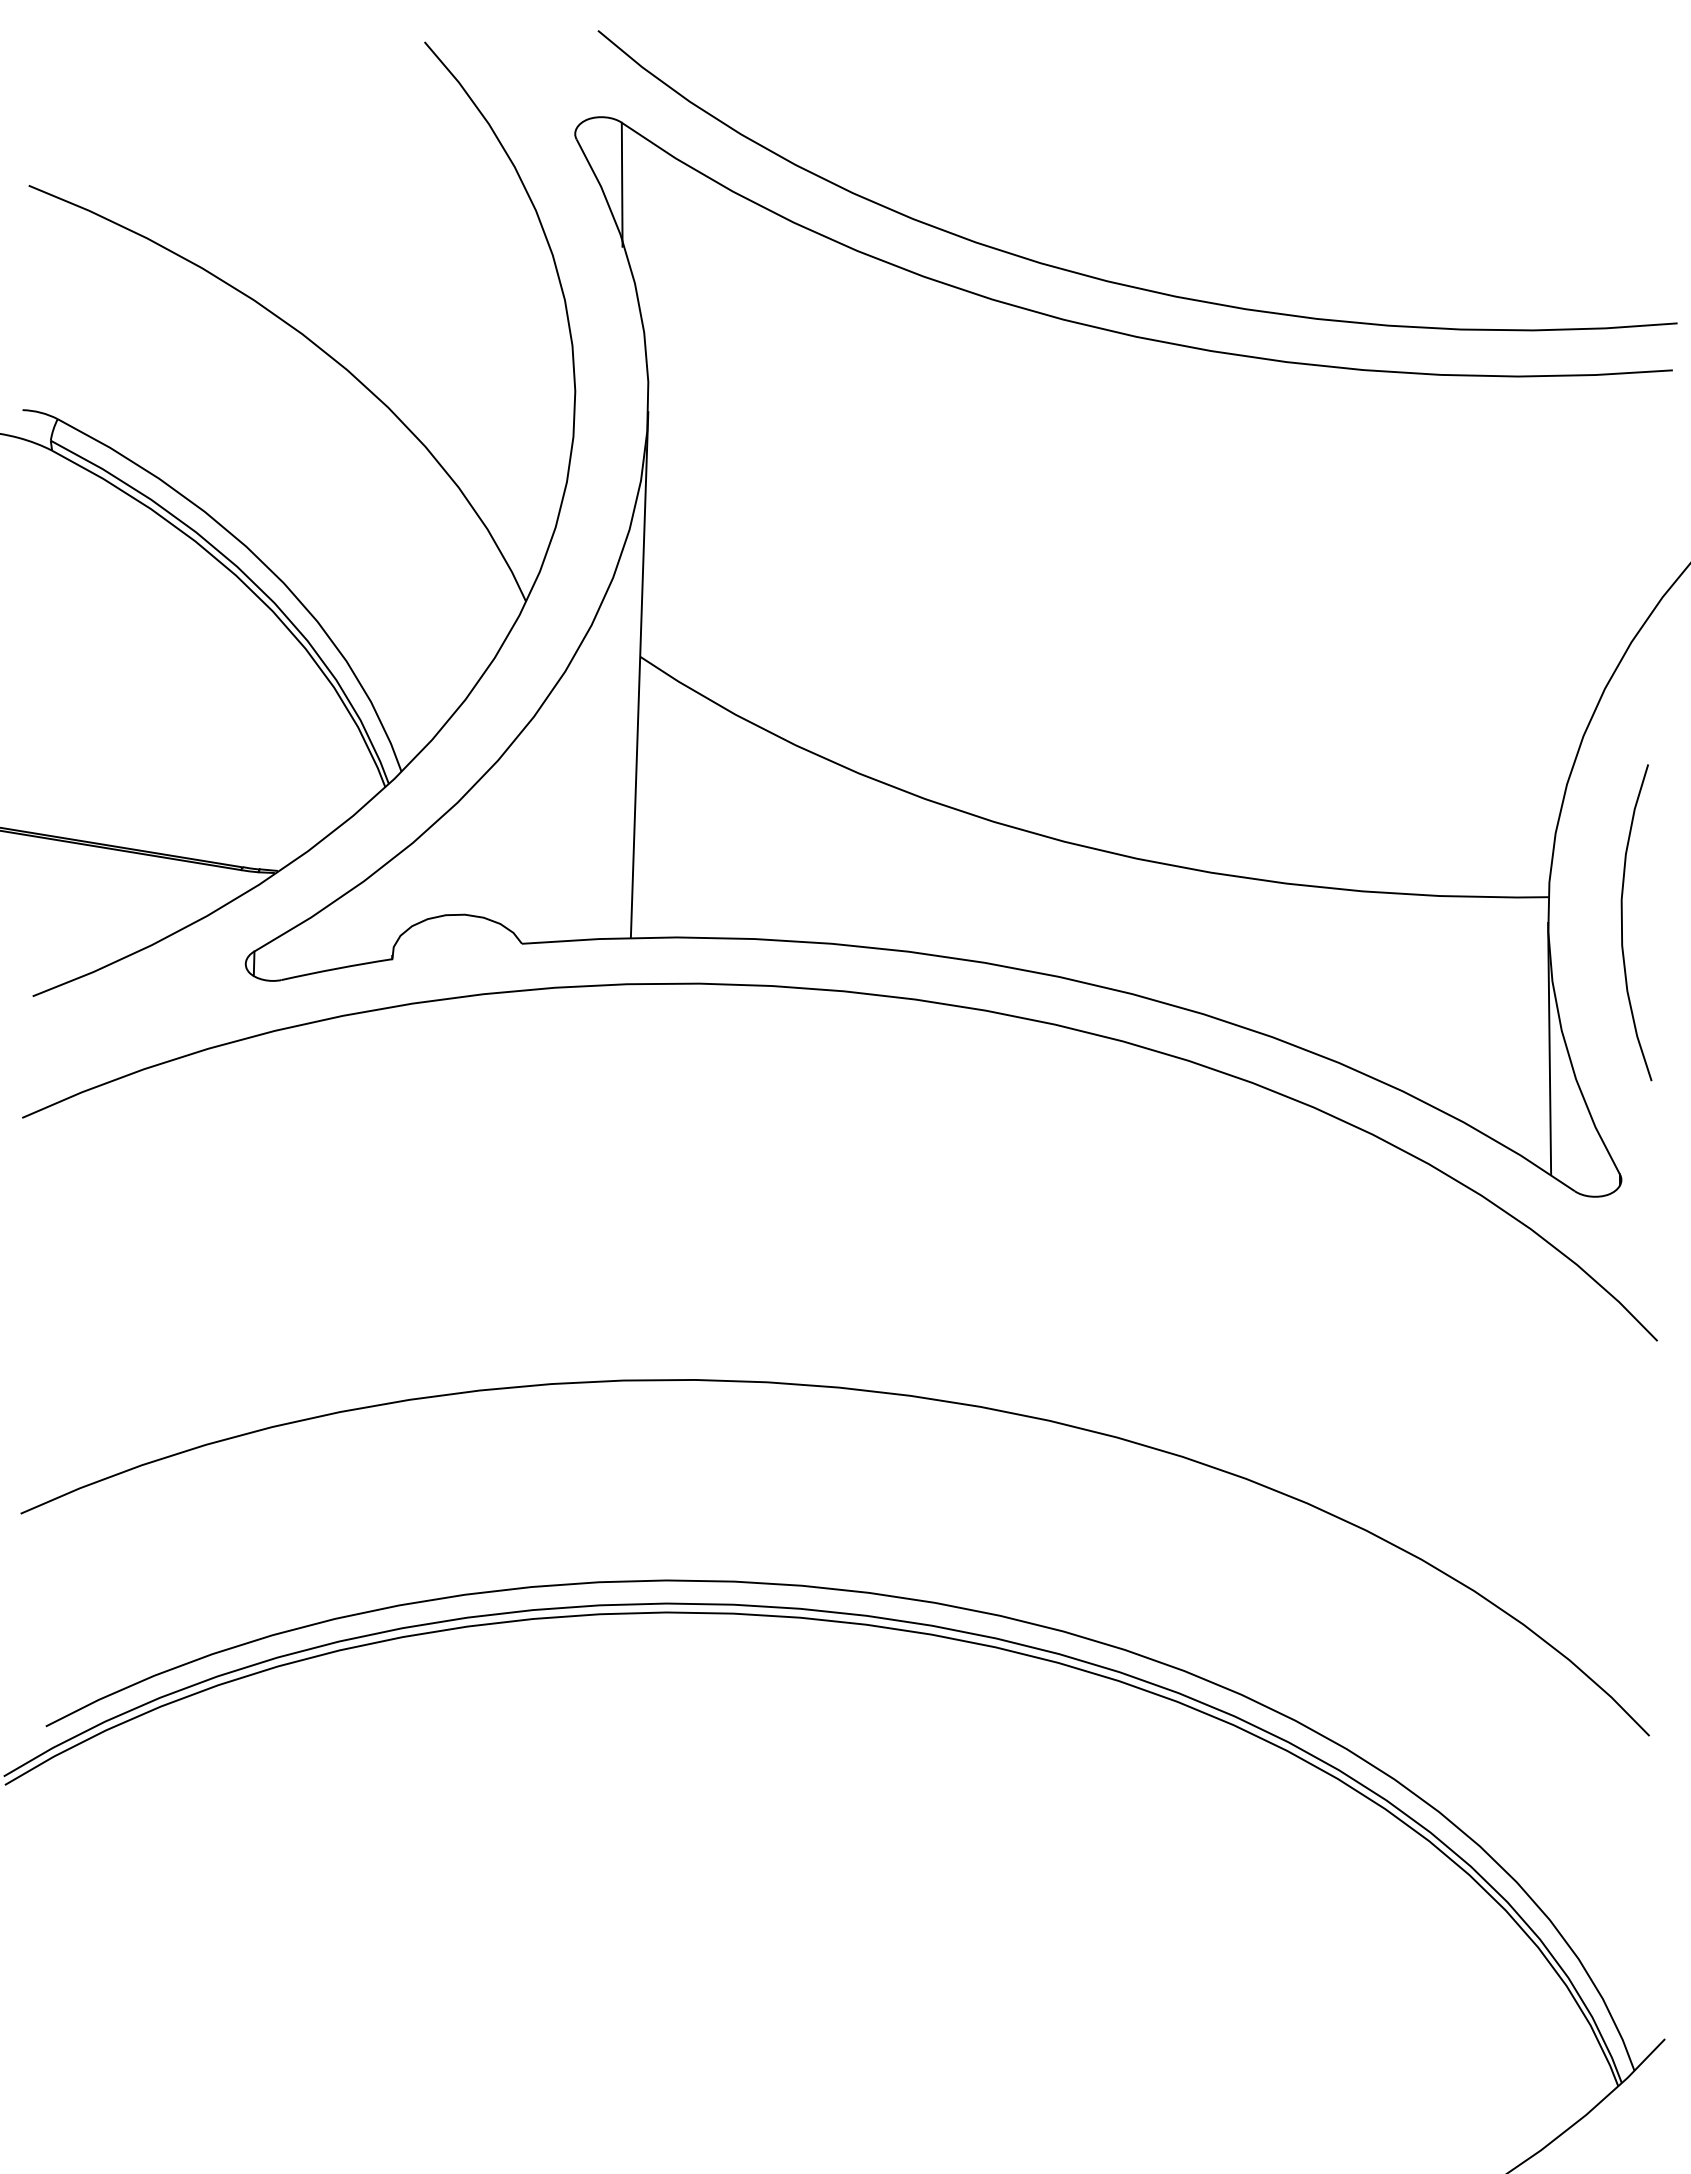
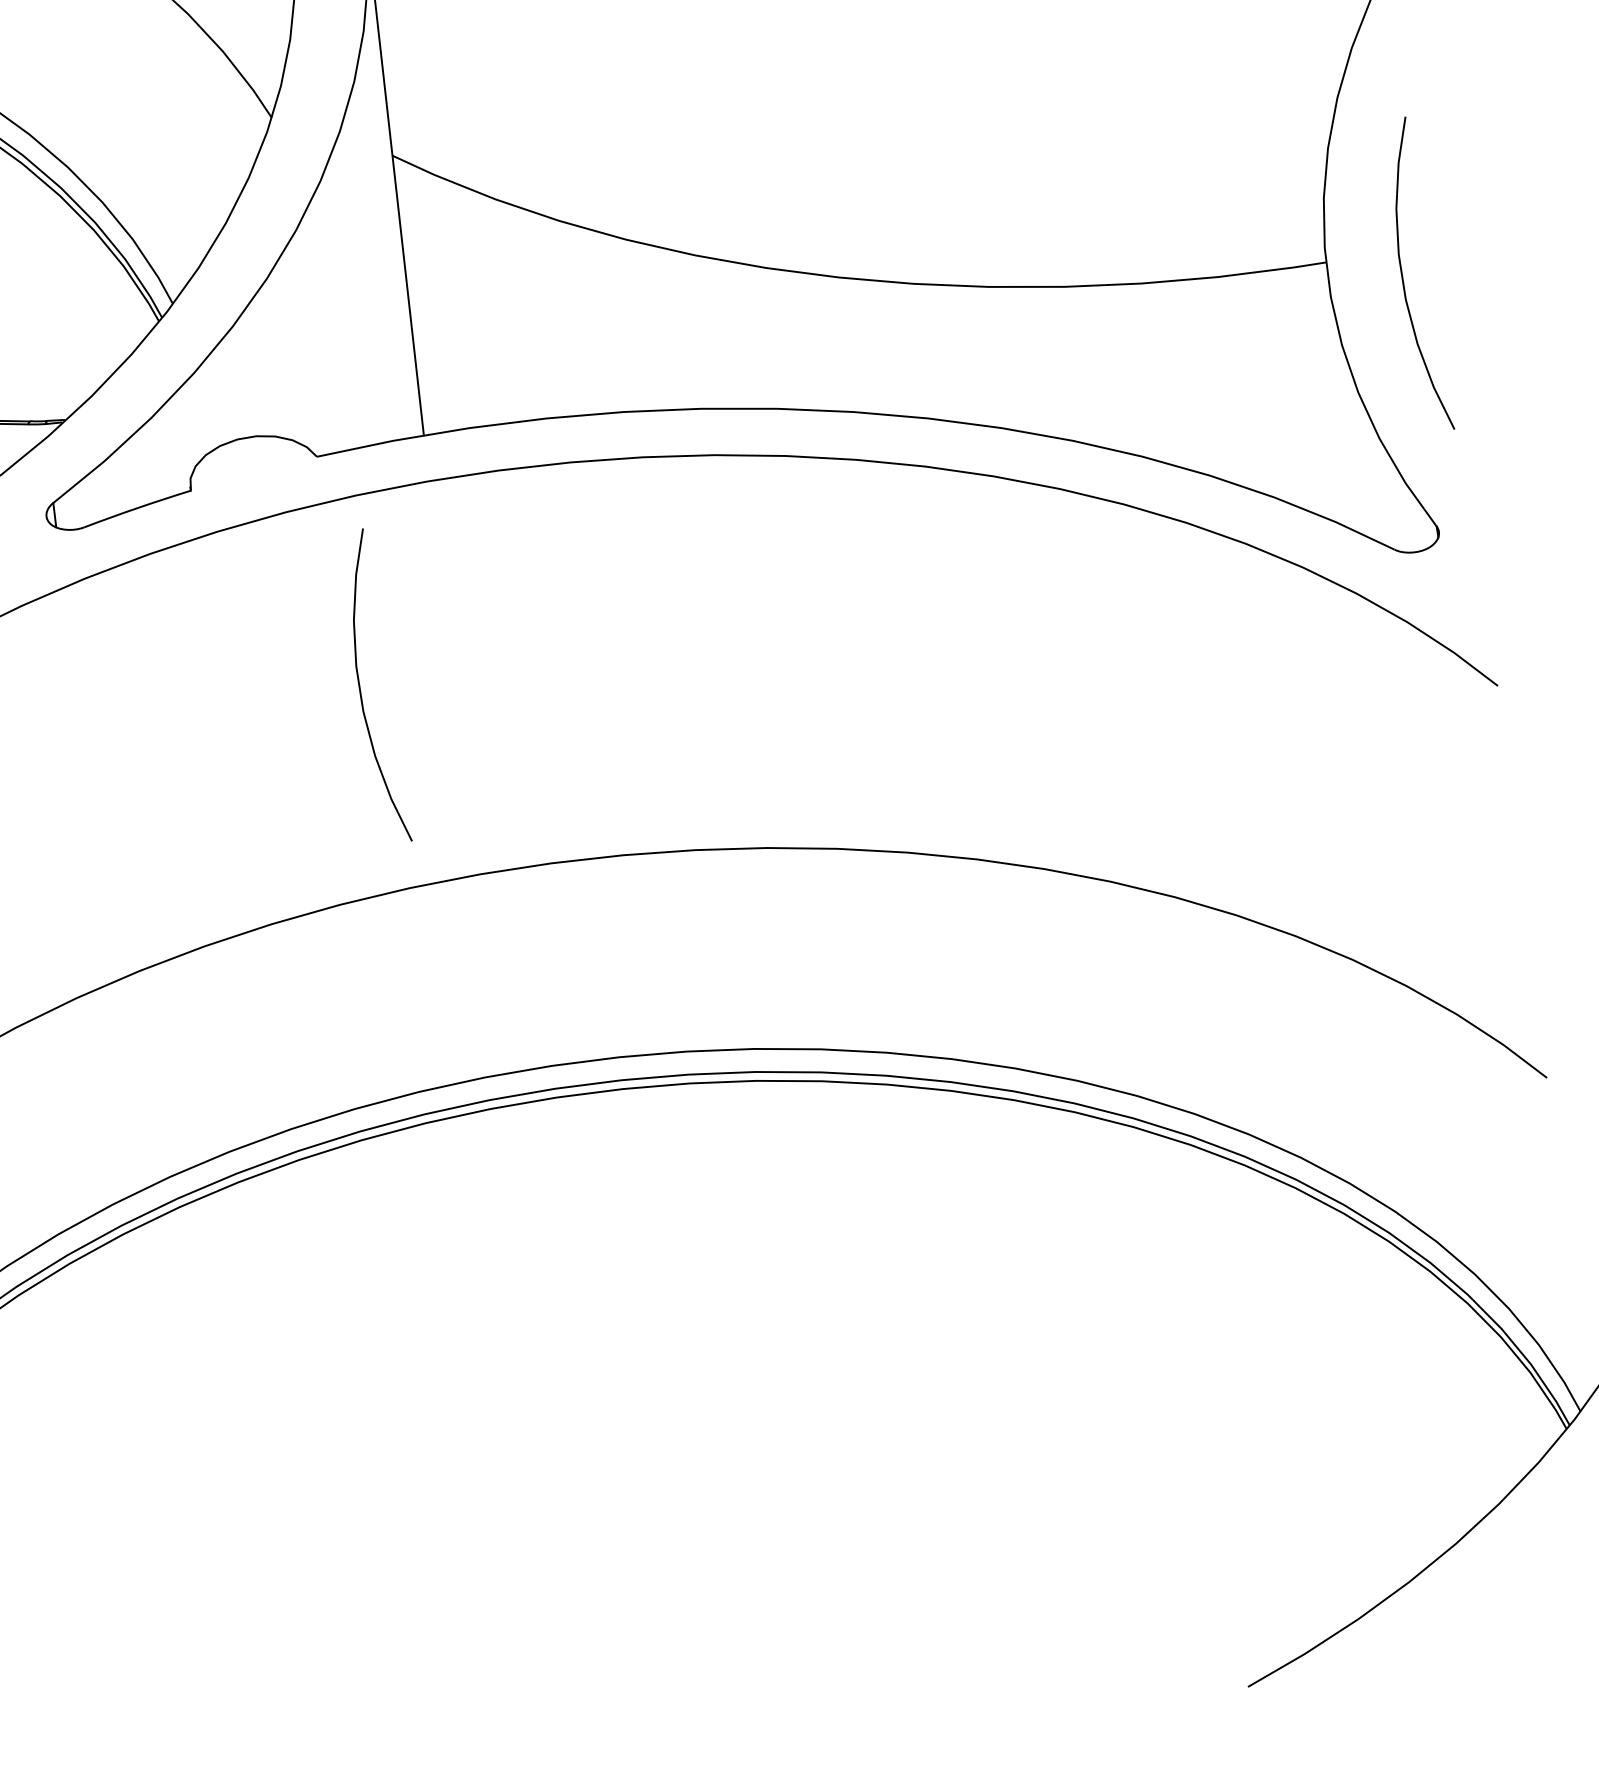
line: (1549, 1048) -> (1348, 412), removed
curve: (531, 1179) -> (360, 688), added

